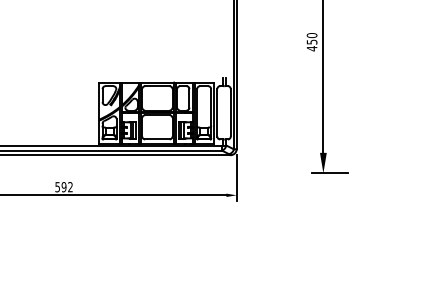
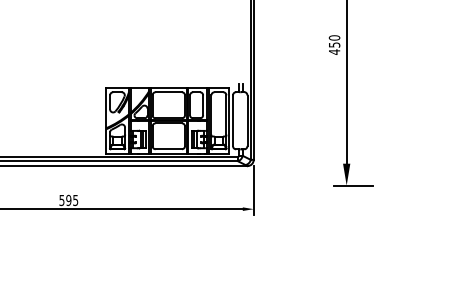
text: (70, 187) -> (75, 200), 592 -> 595

